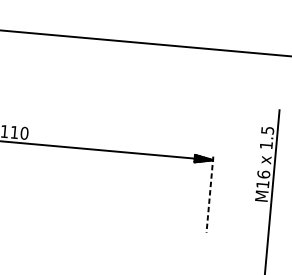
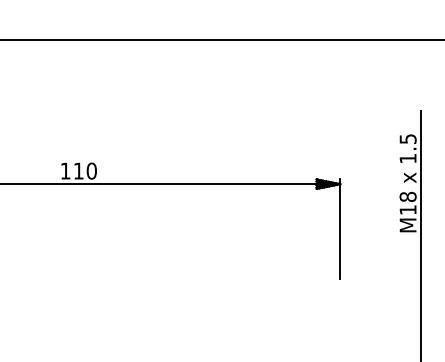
text: (263, 174) -> (407, 196), M16 -> M18
line: (210, 194) -> (340, 229), dashed -> solid

